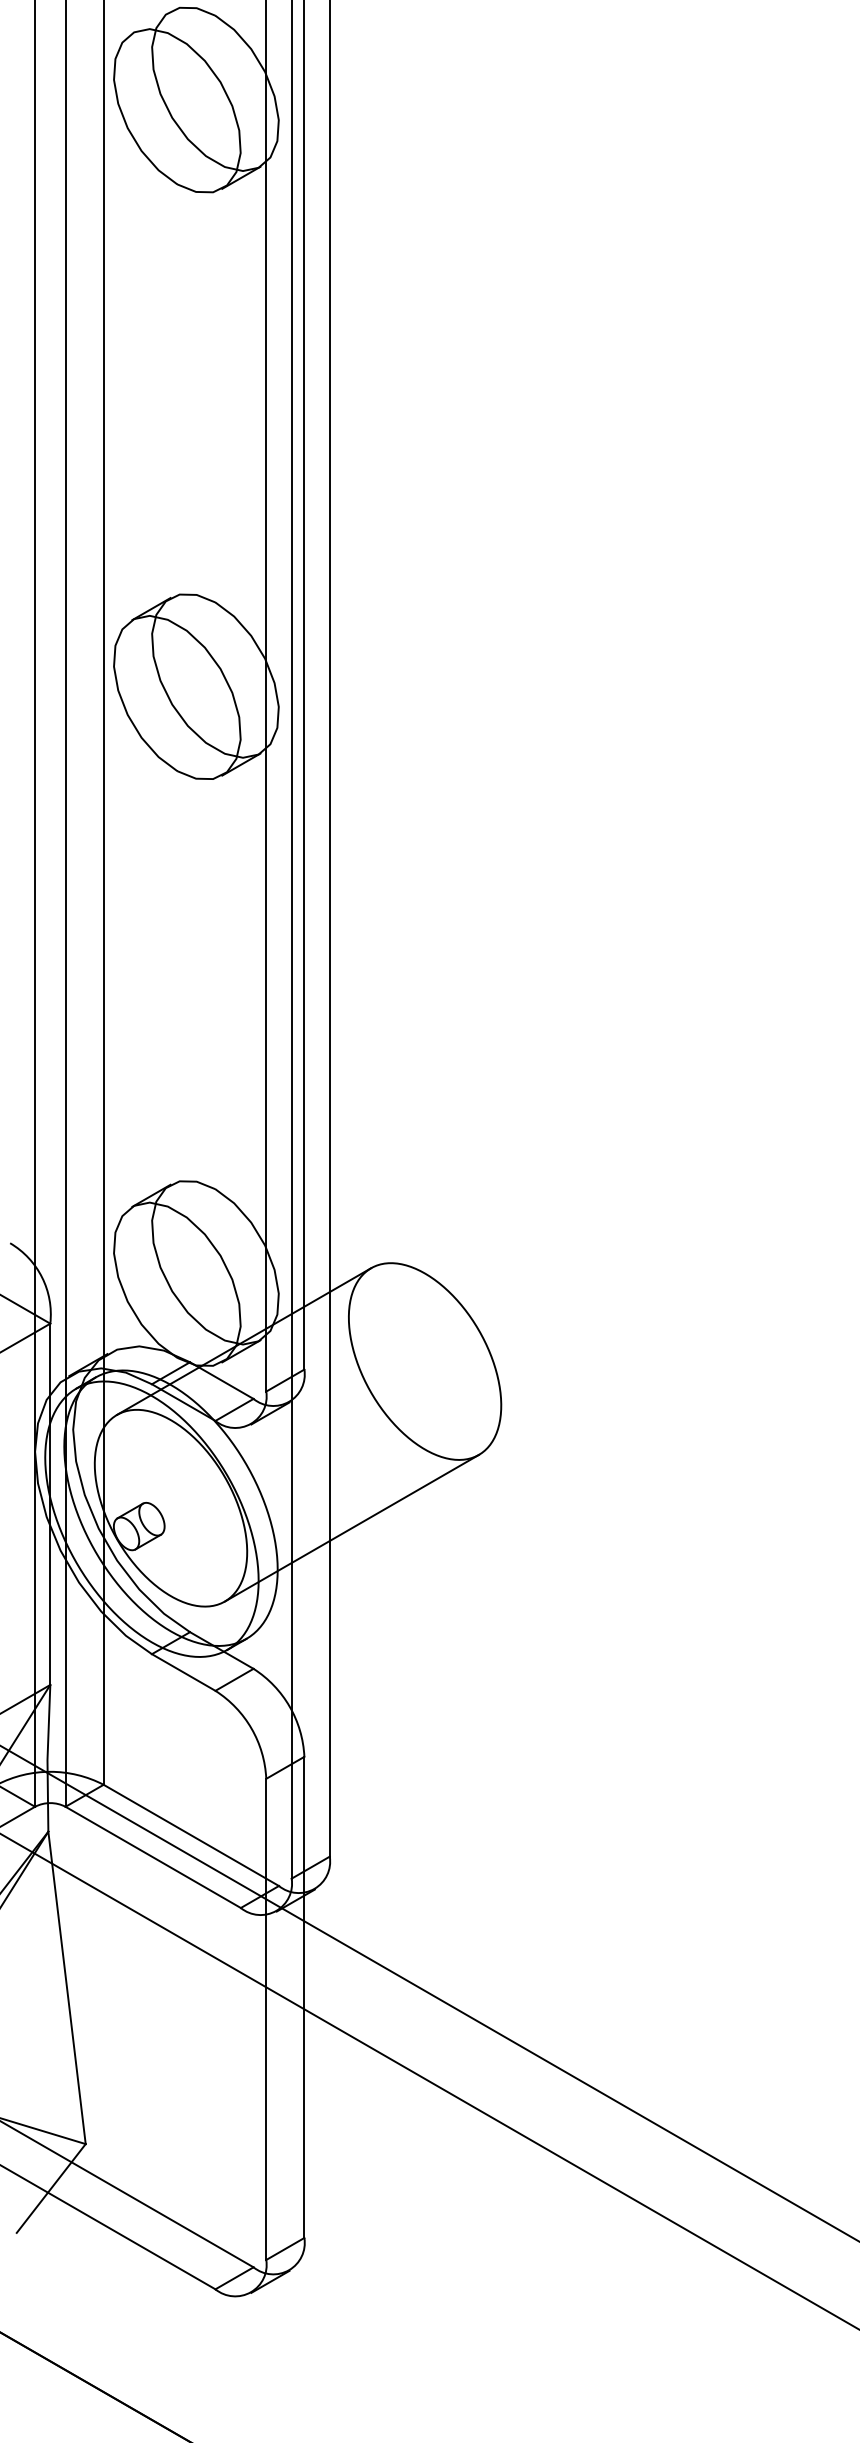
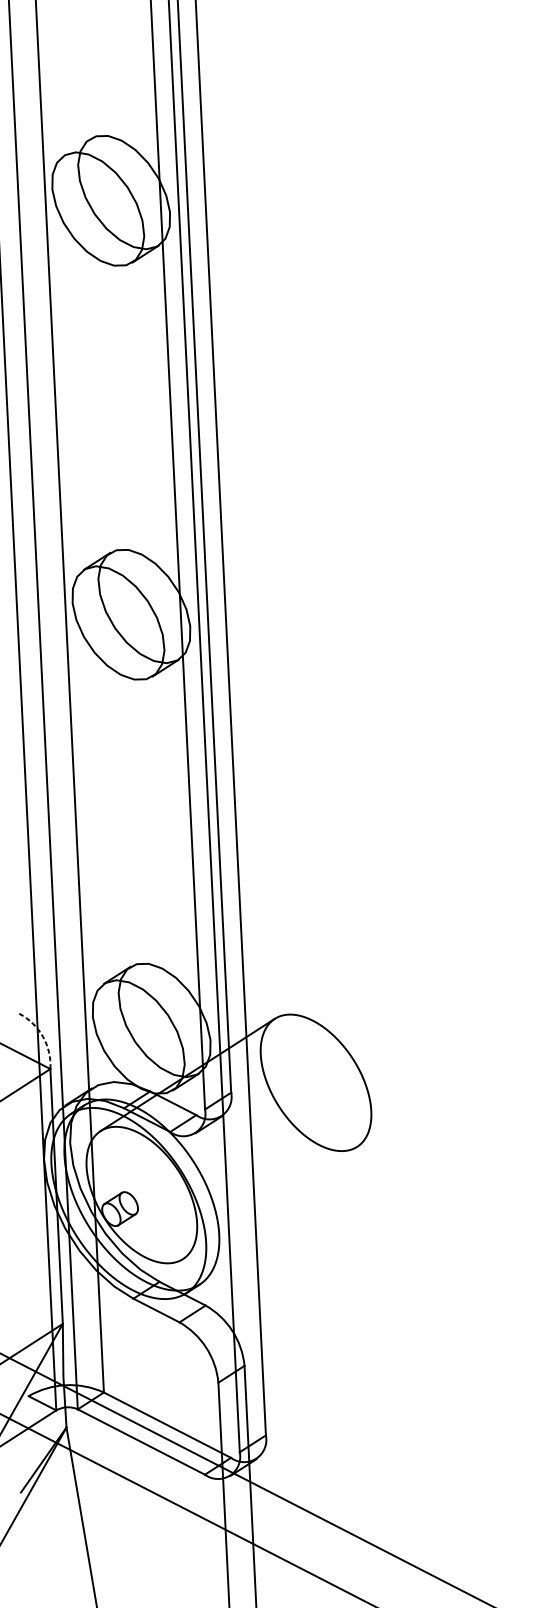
arc: (42, 1277) -> (43, 1036), solid -> dashed
line: (351, 1527) -> (269, 1202), removed

